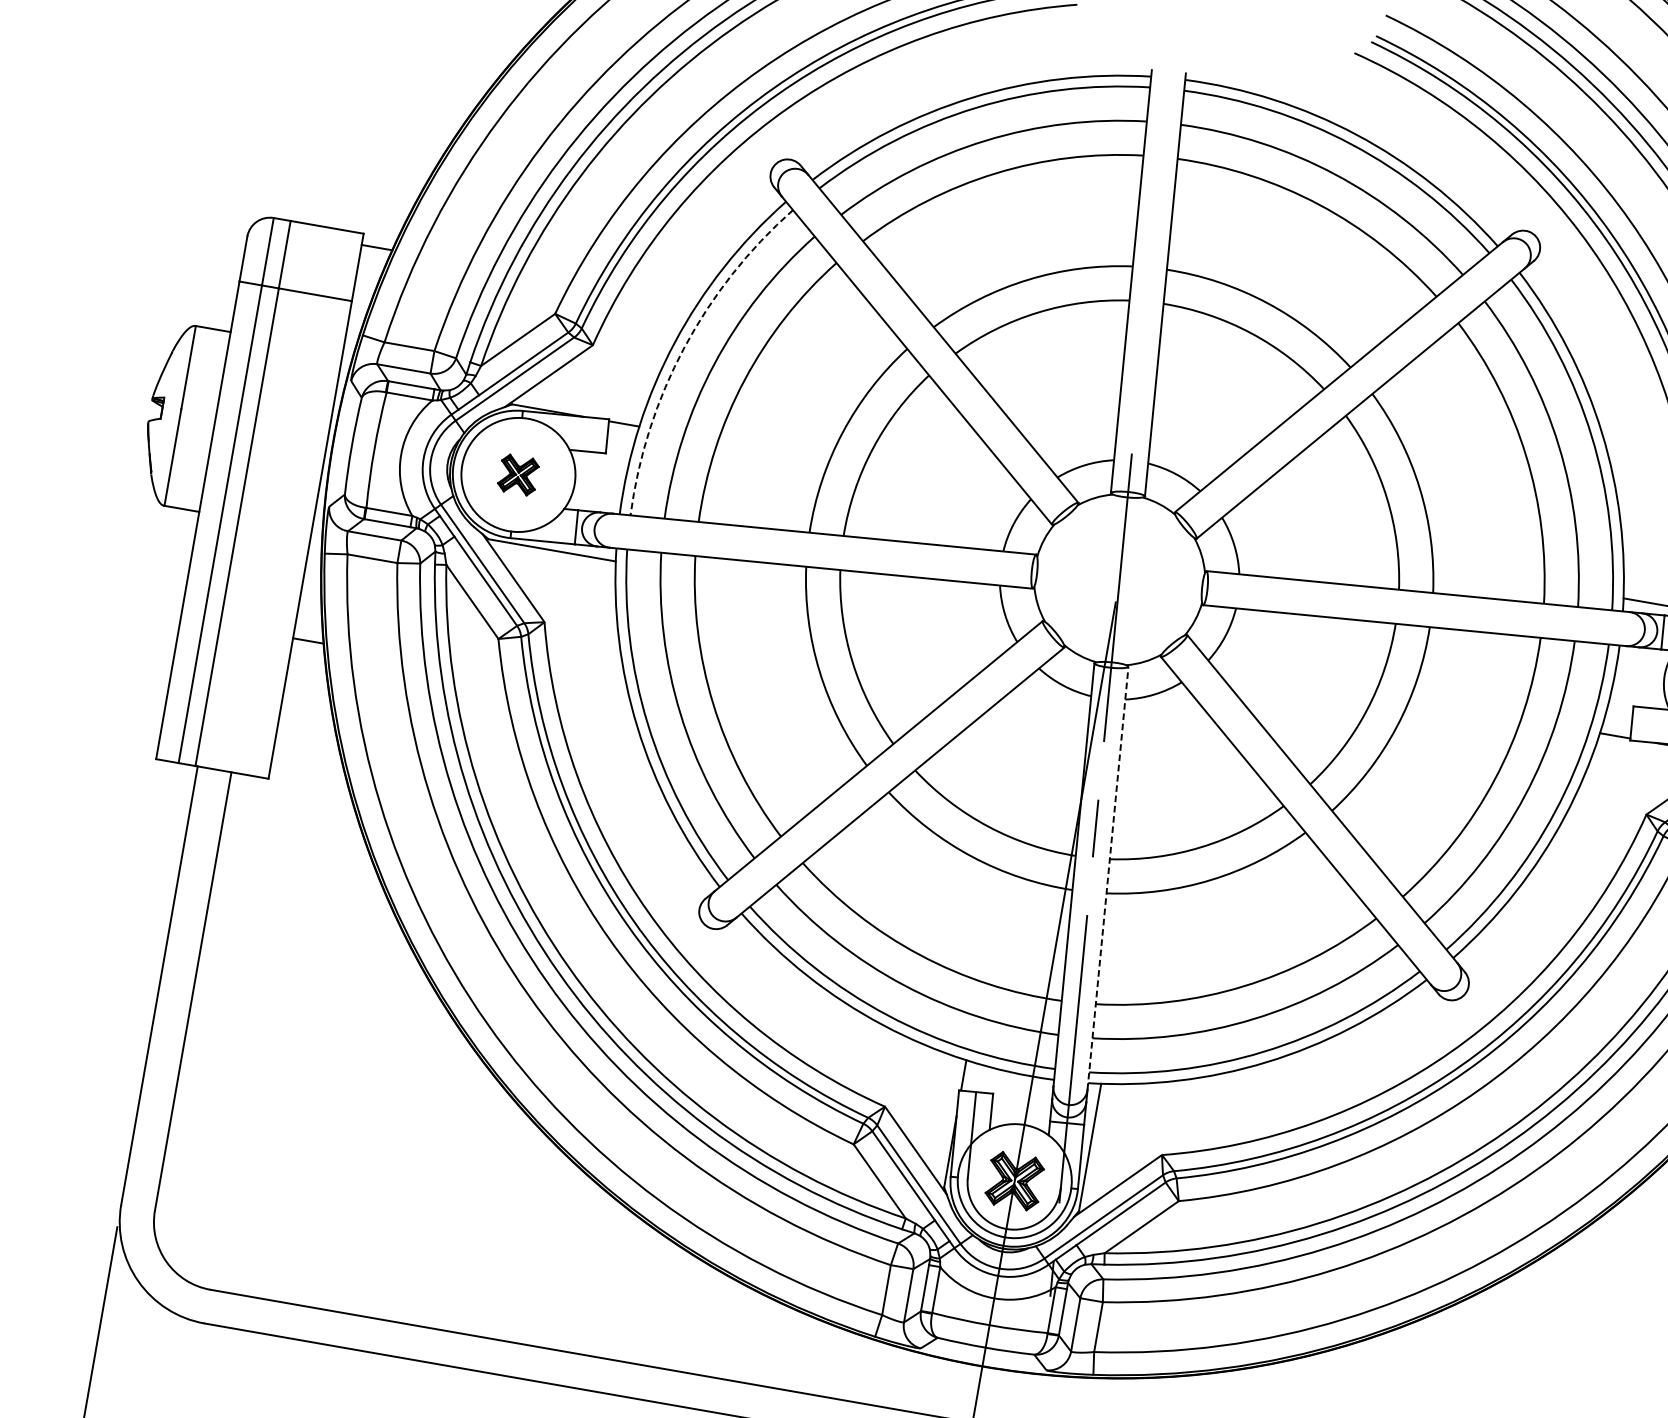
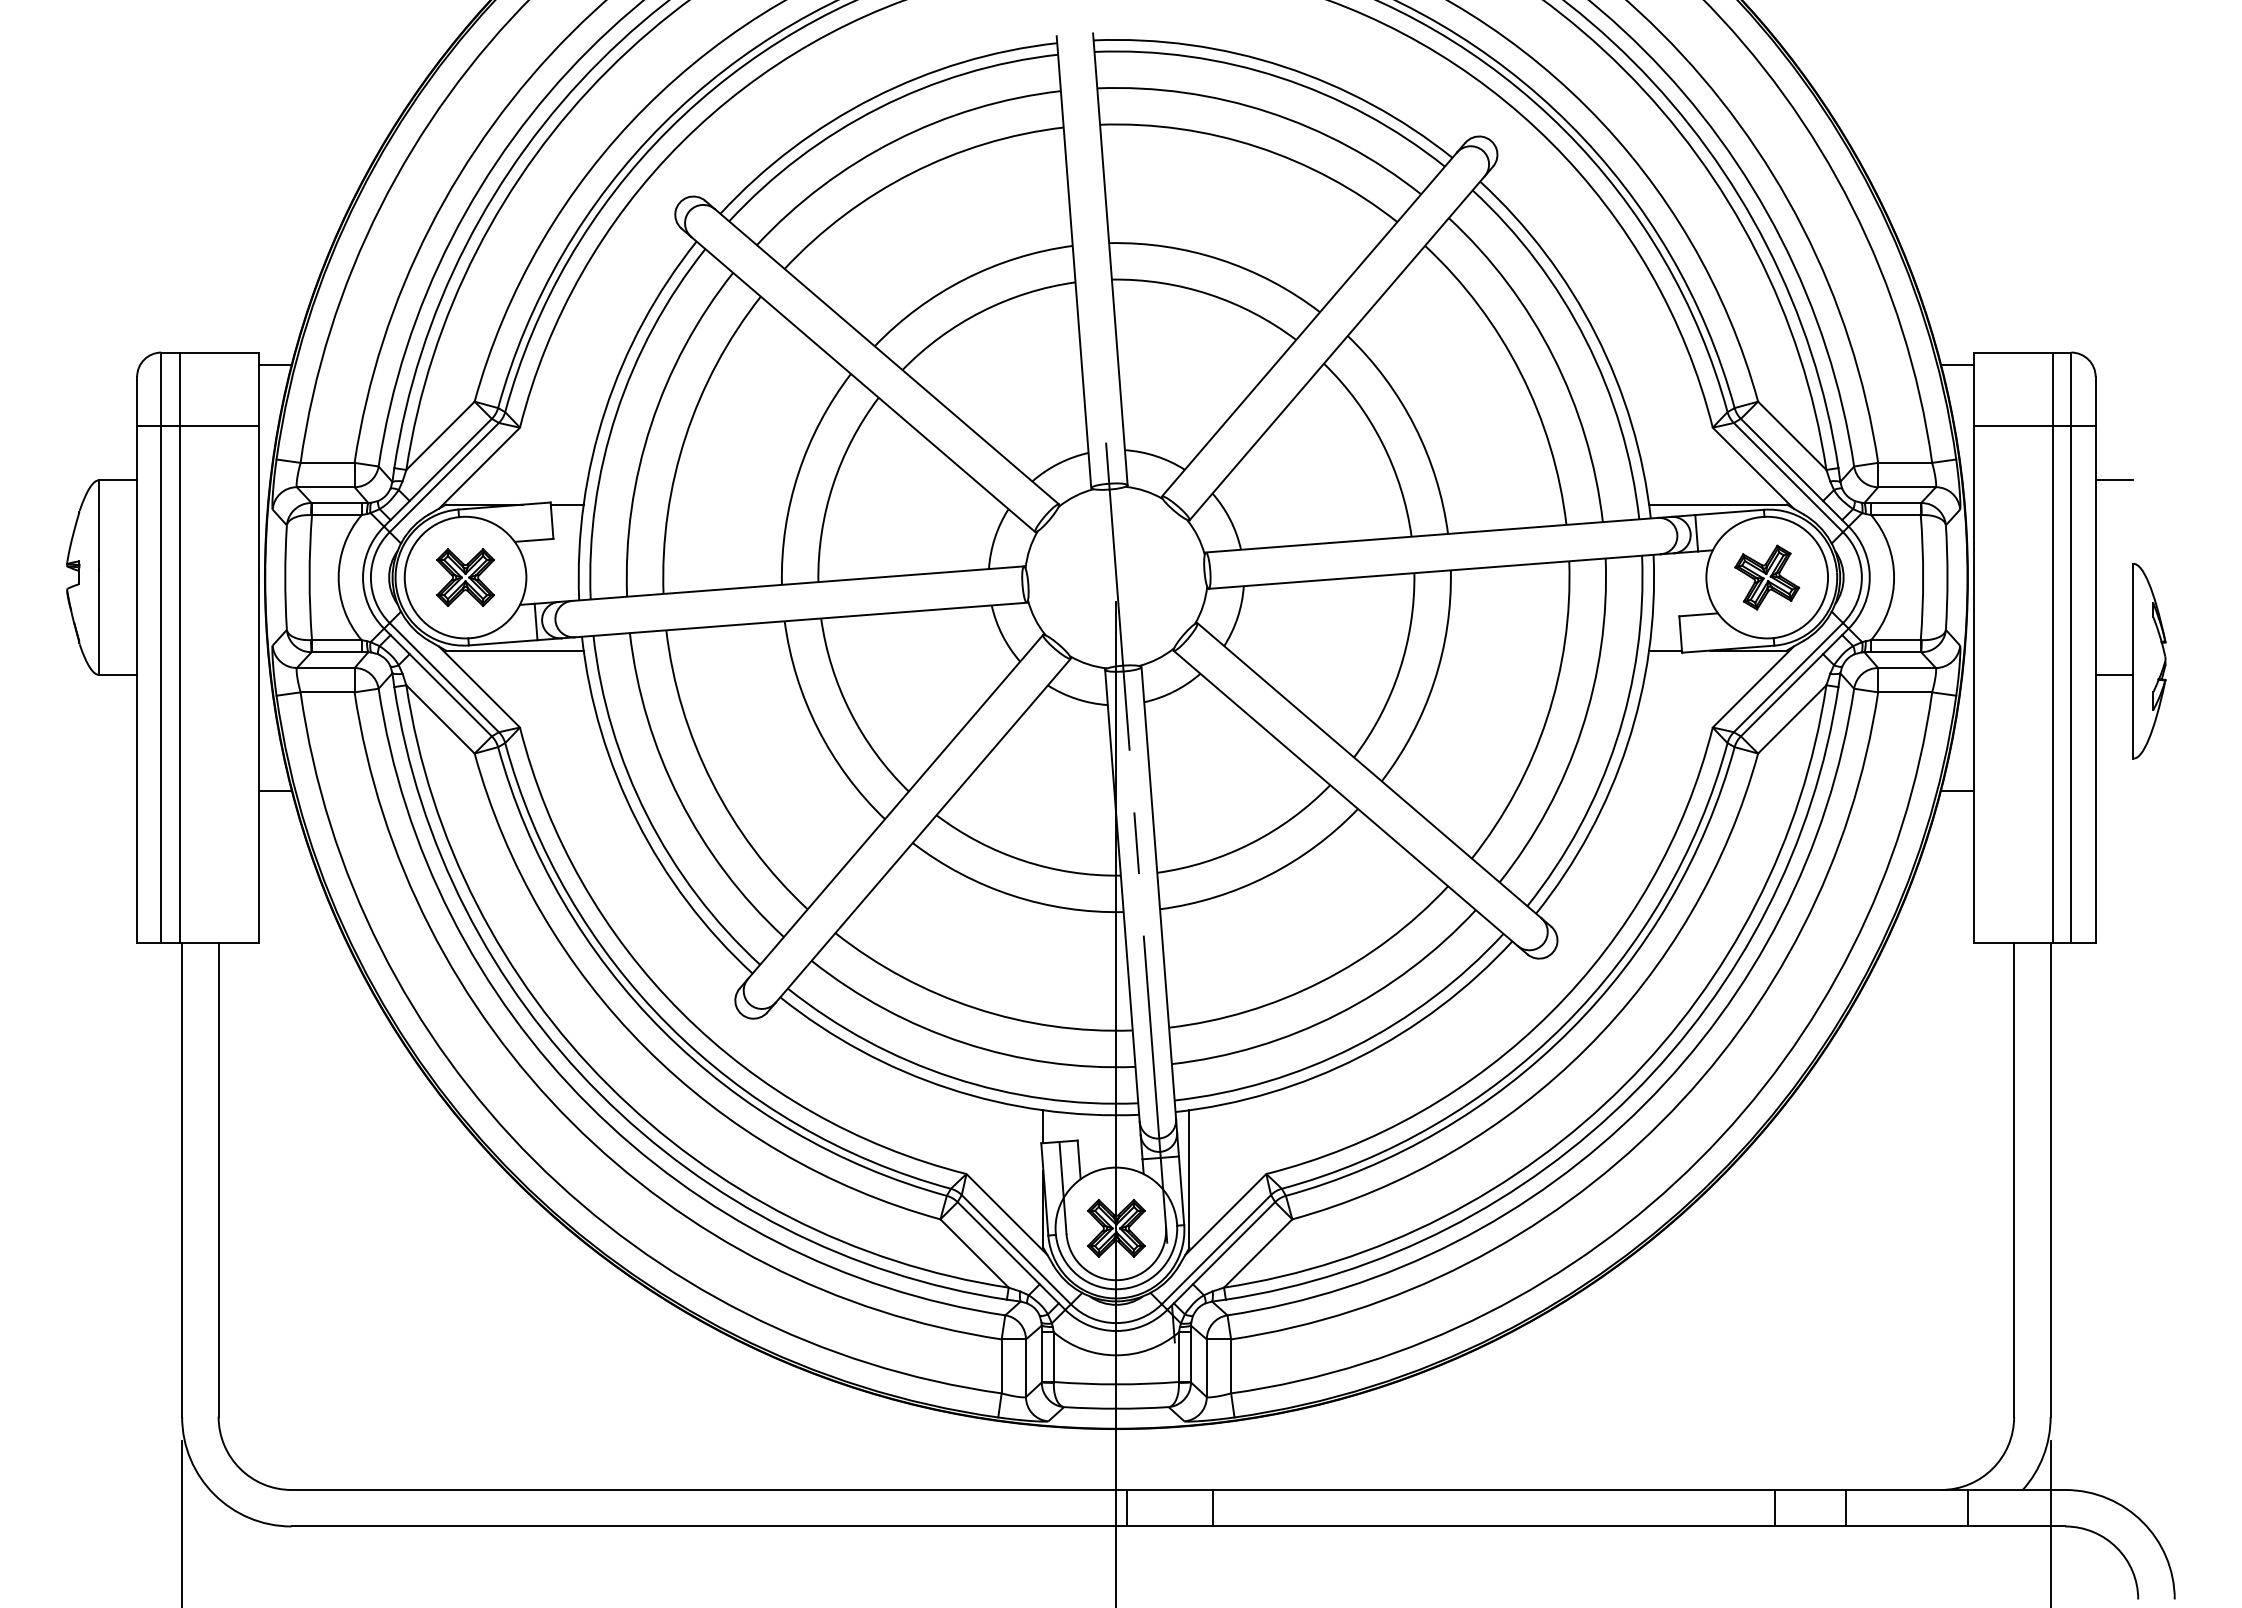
arc: (684, 347) -> (616, 413), dashed -> solid
part: (518, 474) -> (465, 577), size x1.43
line: (1107, 878) -> (1158, 893), dashed -> solid

